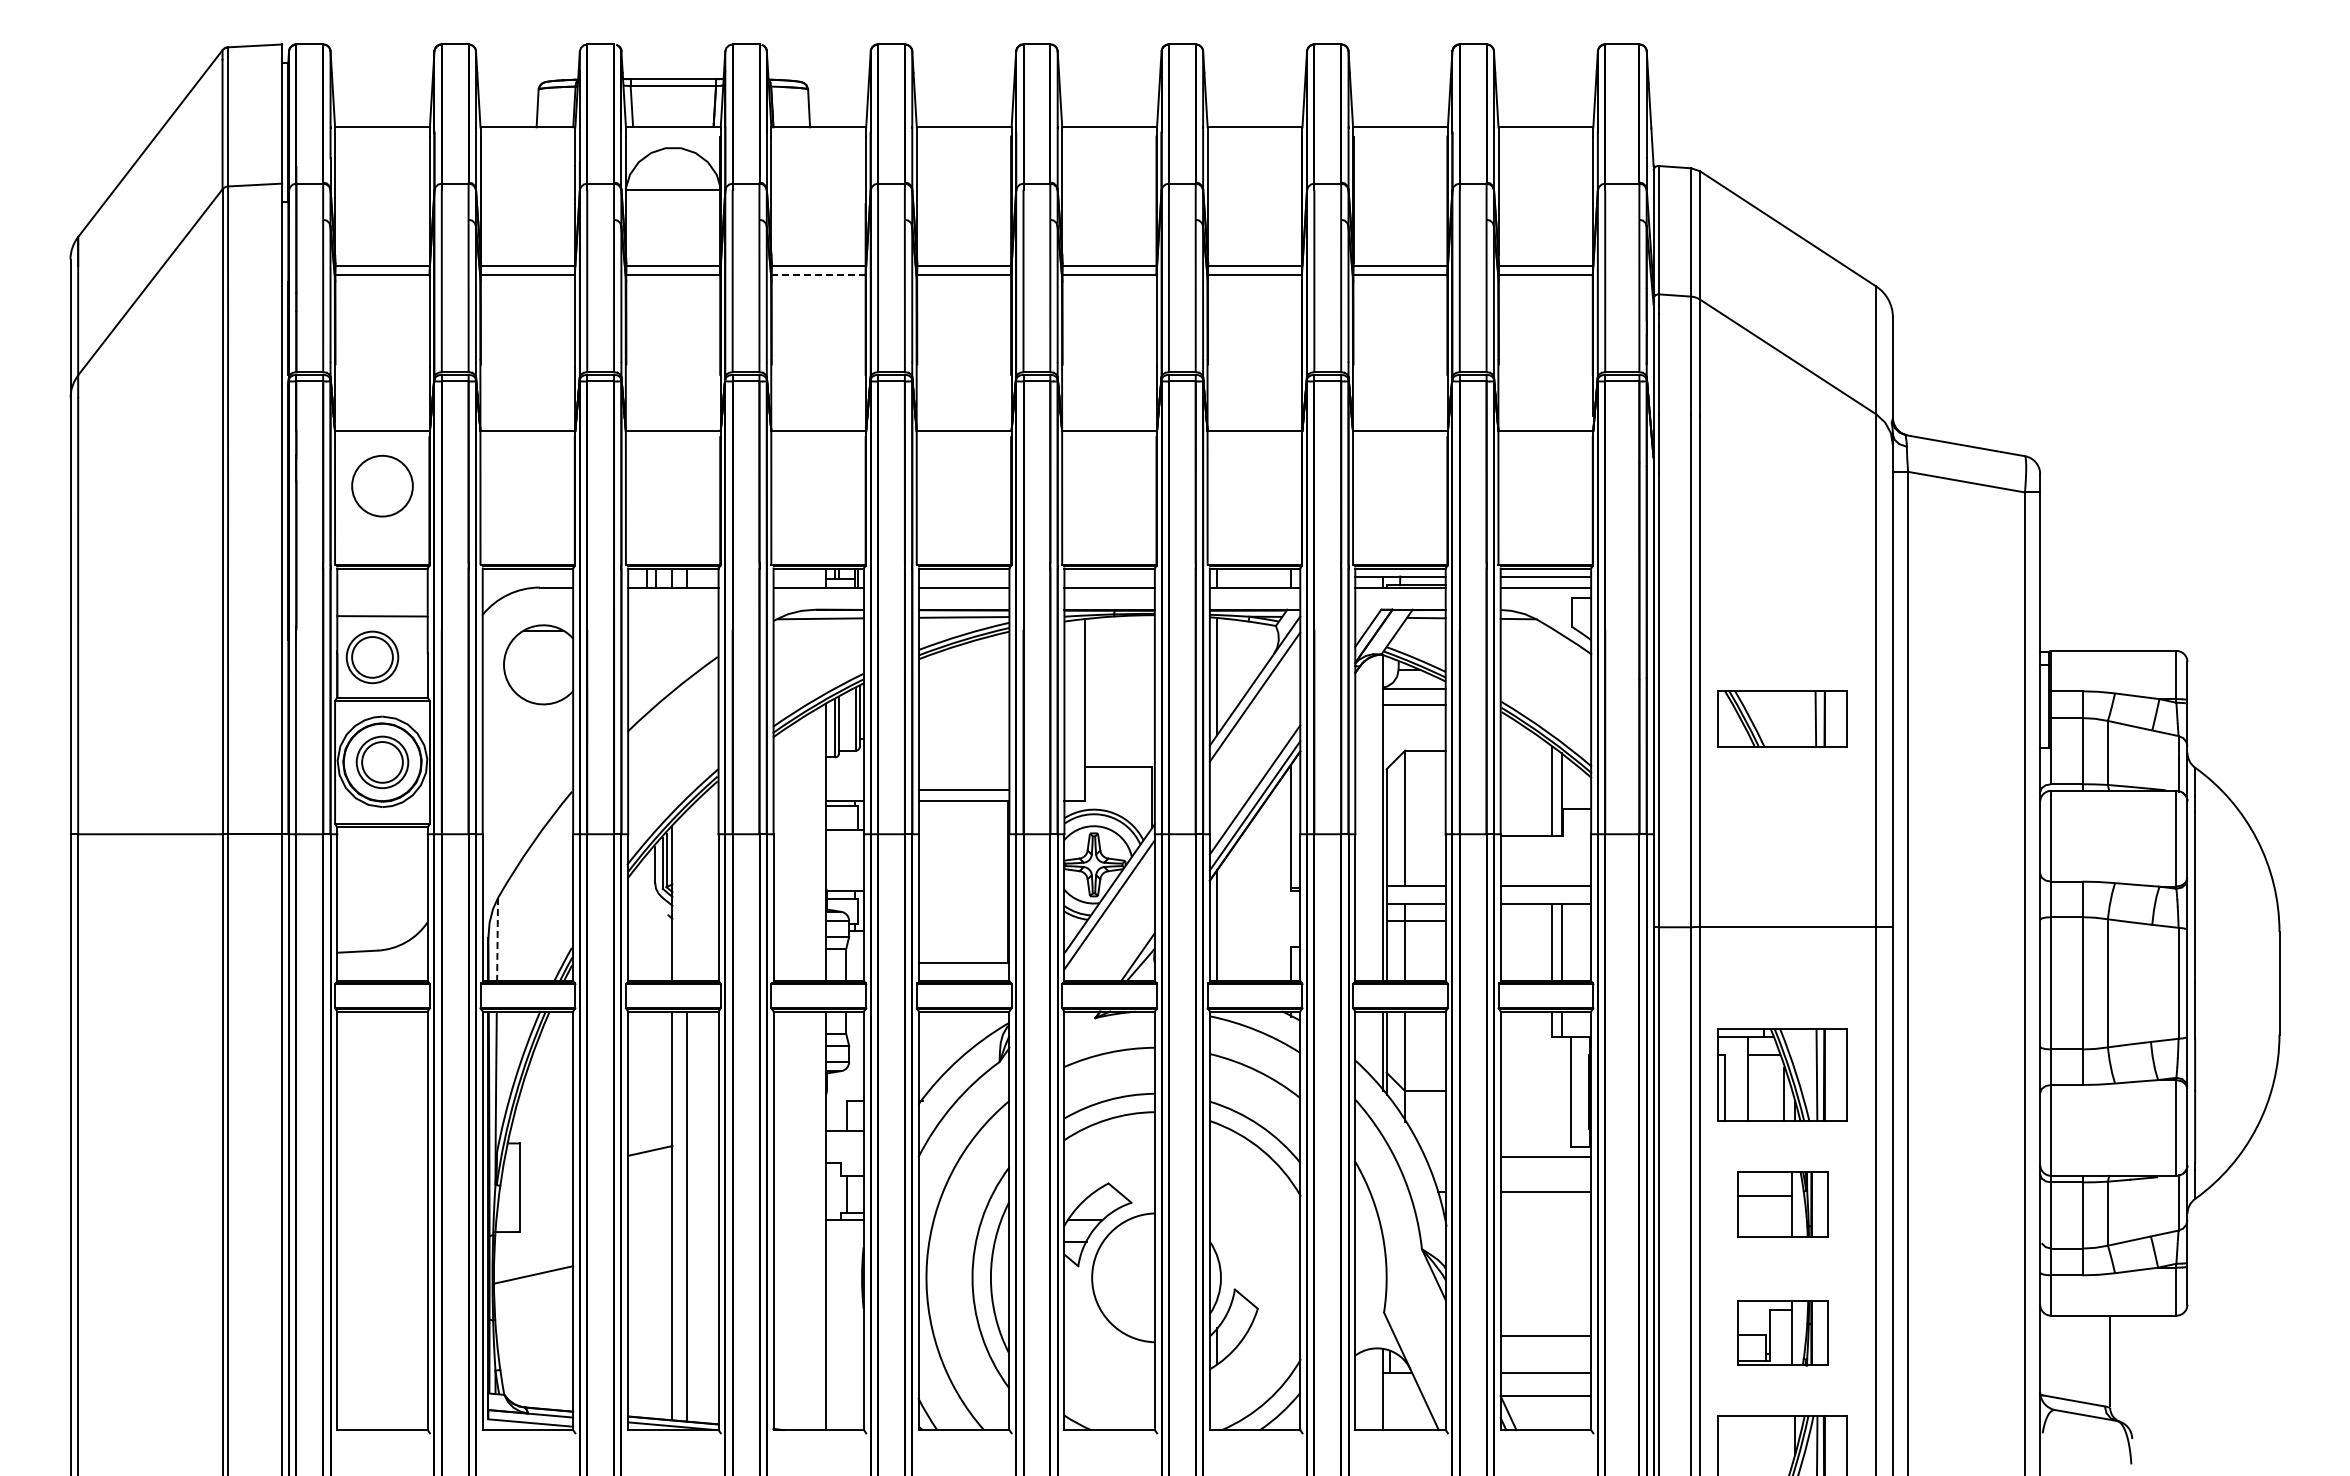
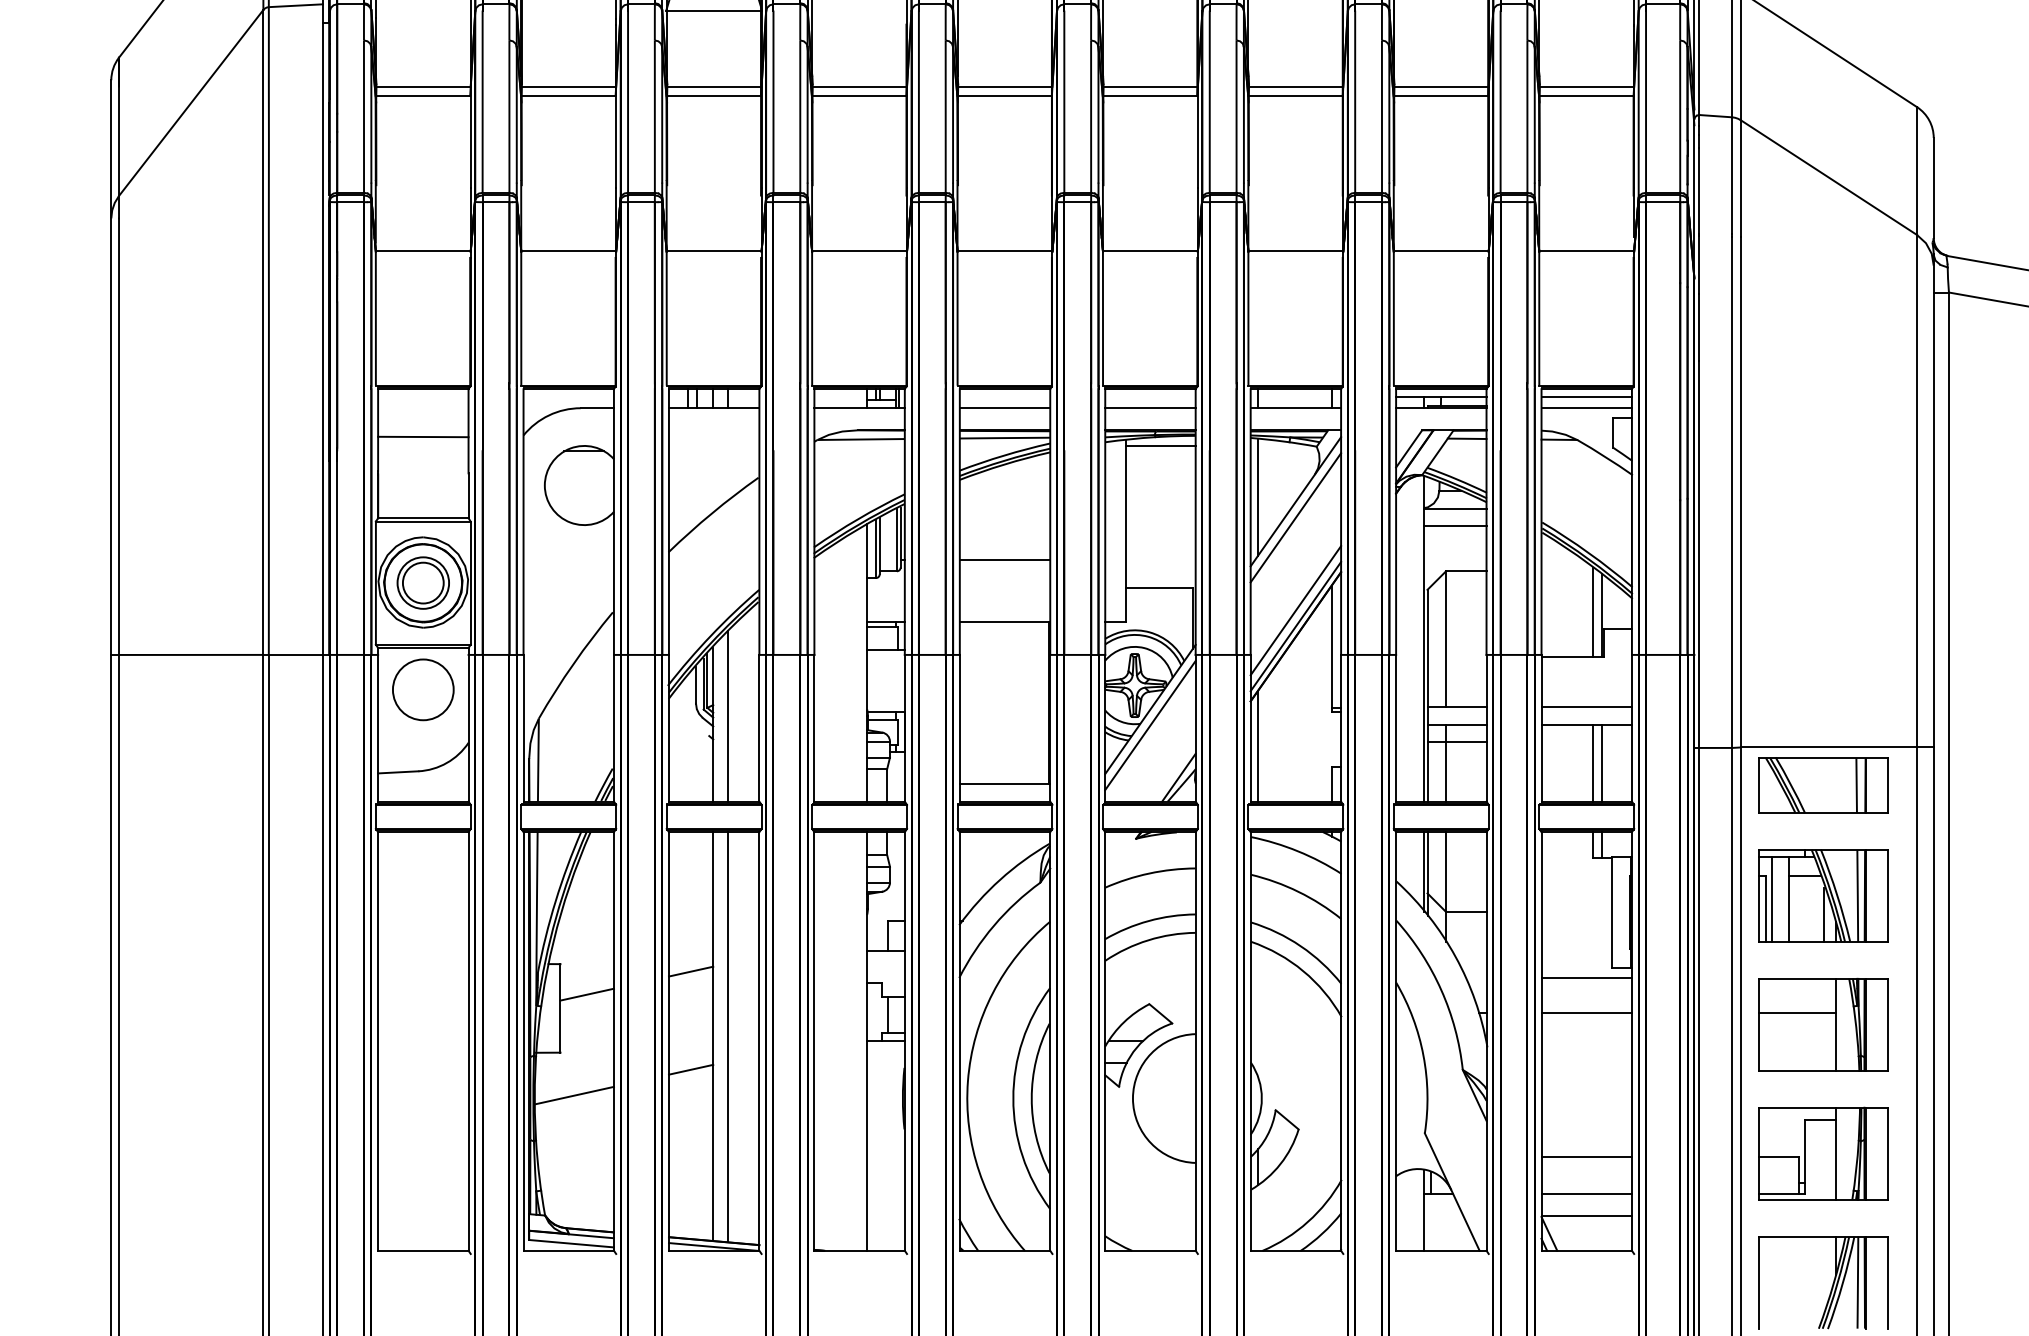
line: (818, 275) -> (859, 96), dashed -> solid
circle: (382, 485) -> (423, 689), moved
line: (1119, 625) -> (1160, 446), added
part: (372, 657) -> (413, 478), removed
part: (1782, 718) -> (1823, 785), moved
line: (964, 789) -> (1005, 559), moved
line: (687, 895) -> (728, 716), added
line: (497, 940) -> (538, 761), dashed -> solid
line: (1730, 1078) -> (1771, 899), added
line: (546, 1173) -> (587, 994), added
part: (1782, 1204) -> (1823, 1025), size x1.43
line: (650, 1248) -> (691, 1069), added
part: (1782, 1333) -> (1823, 1154), size x1.43

